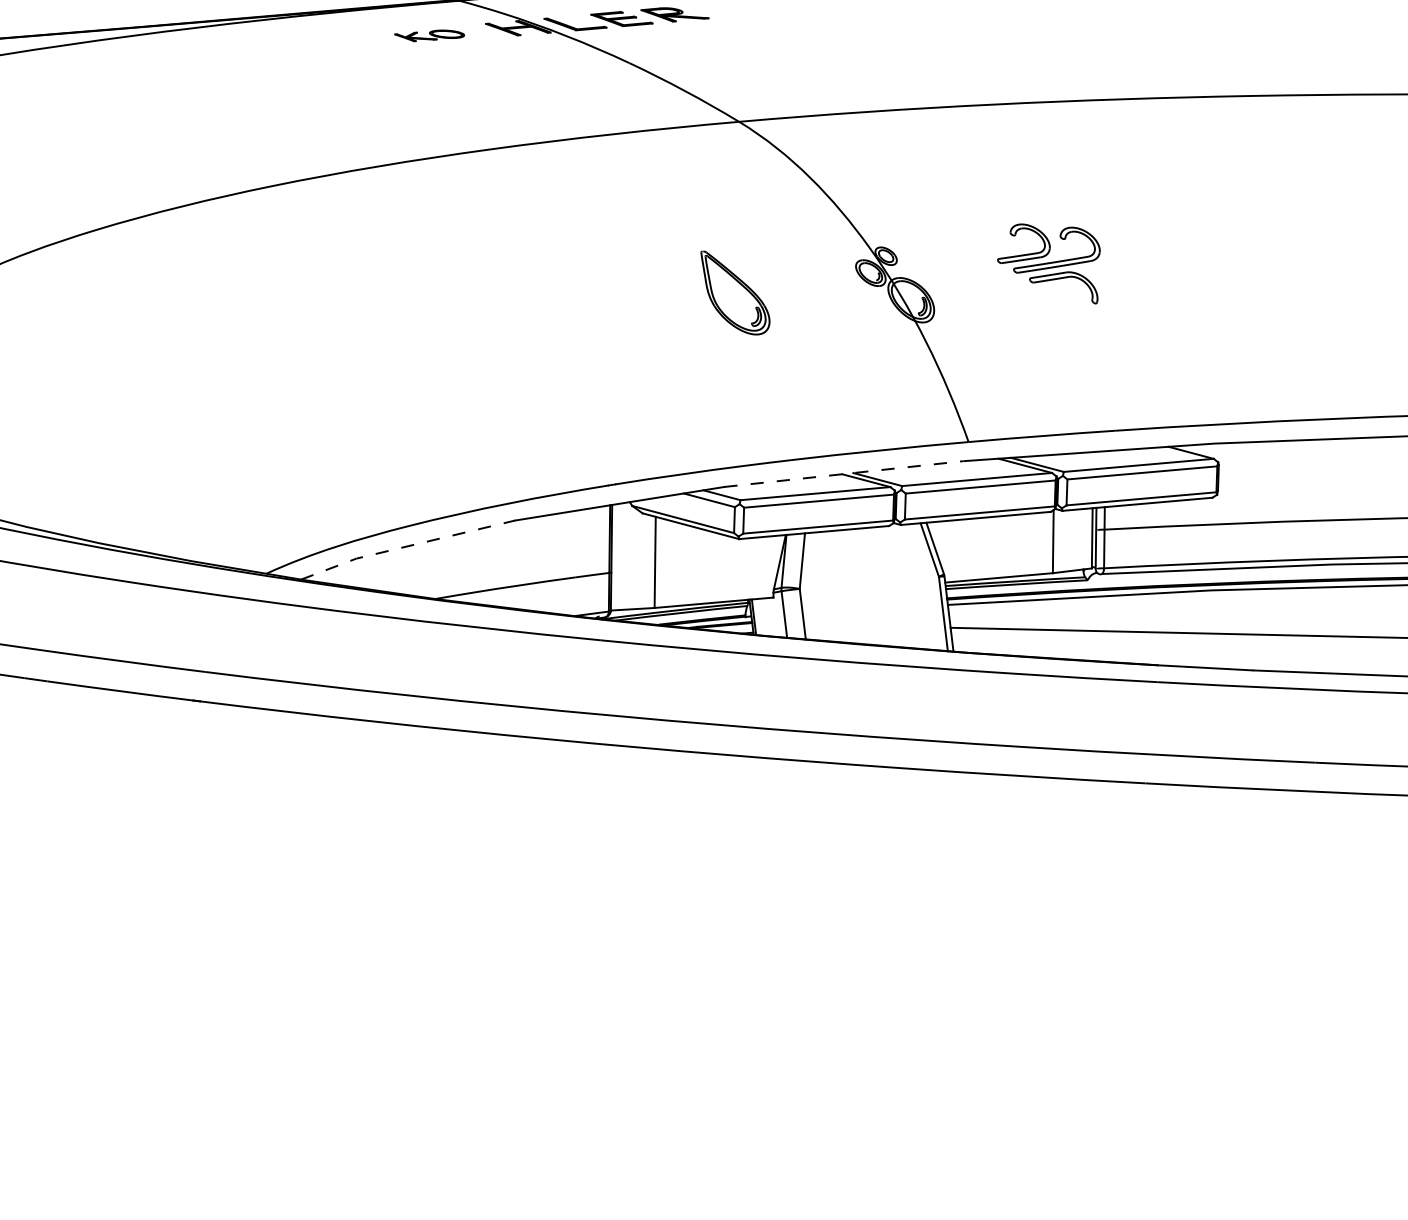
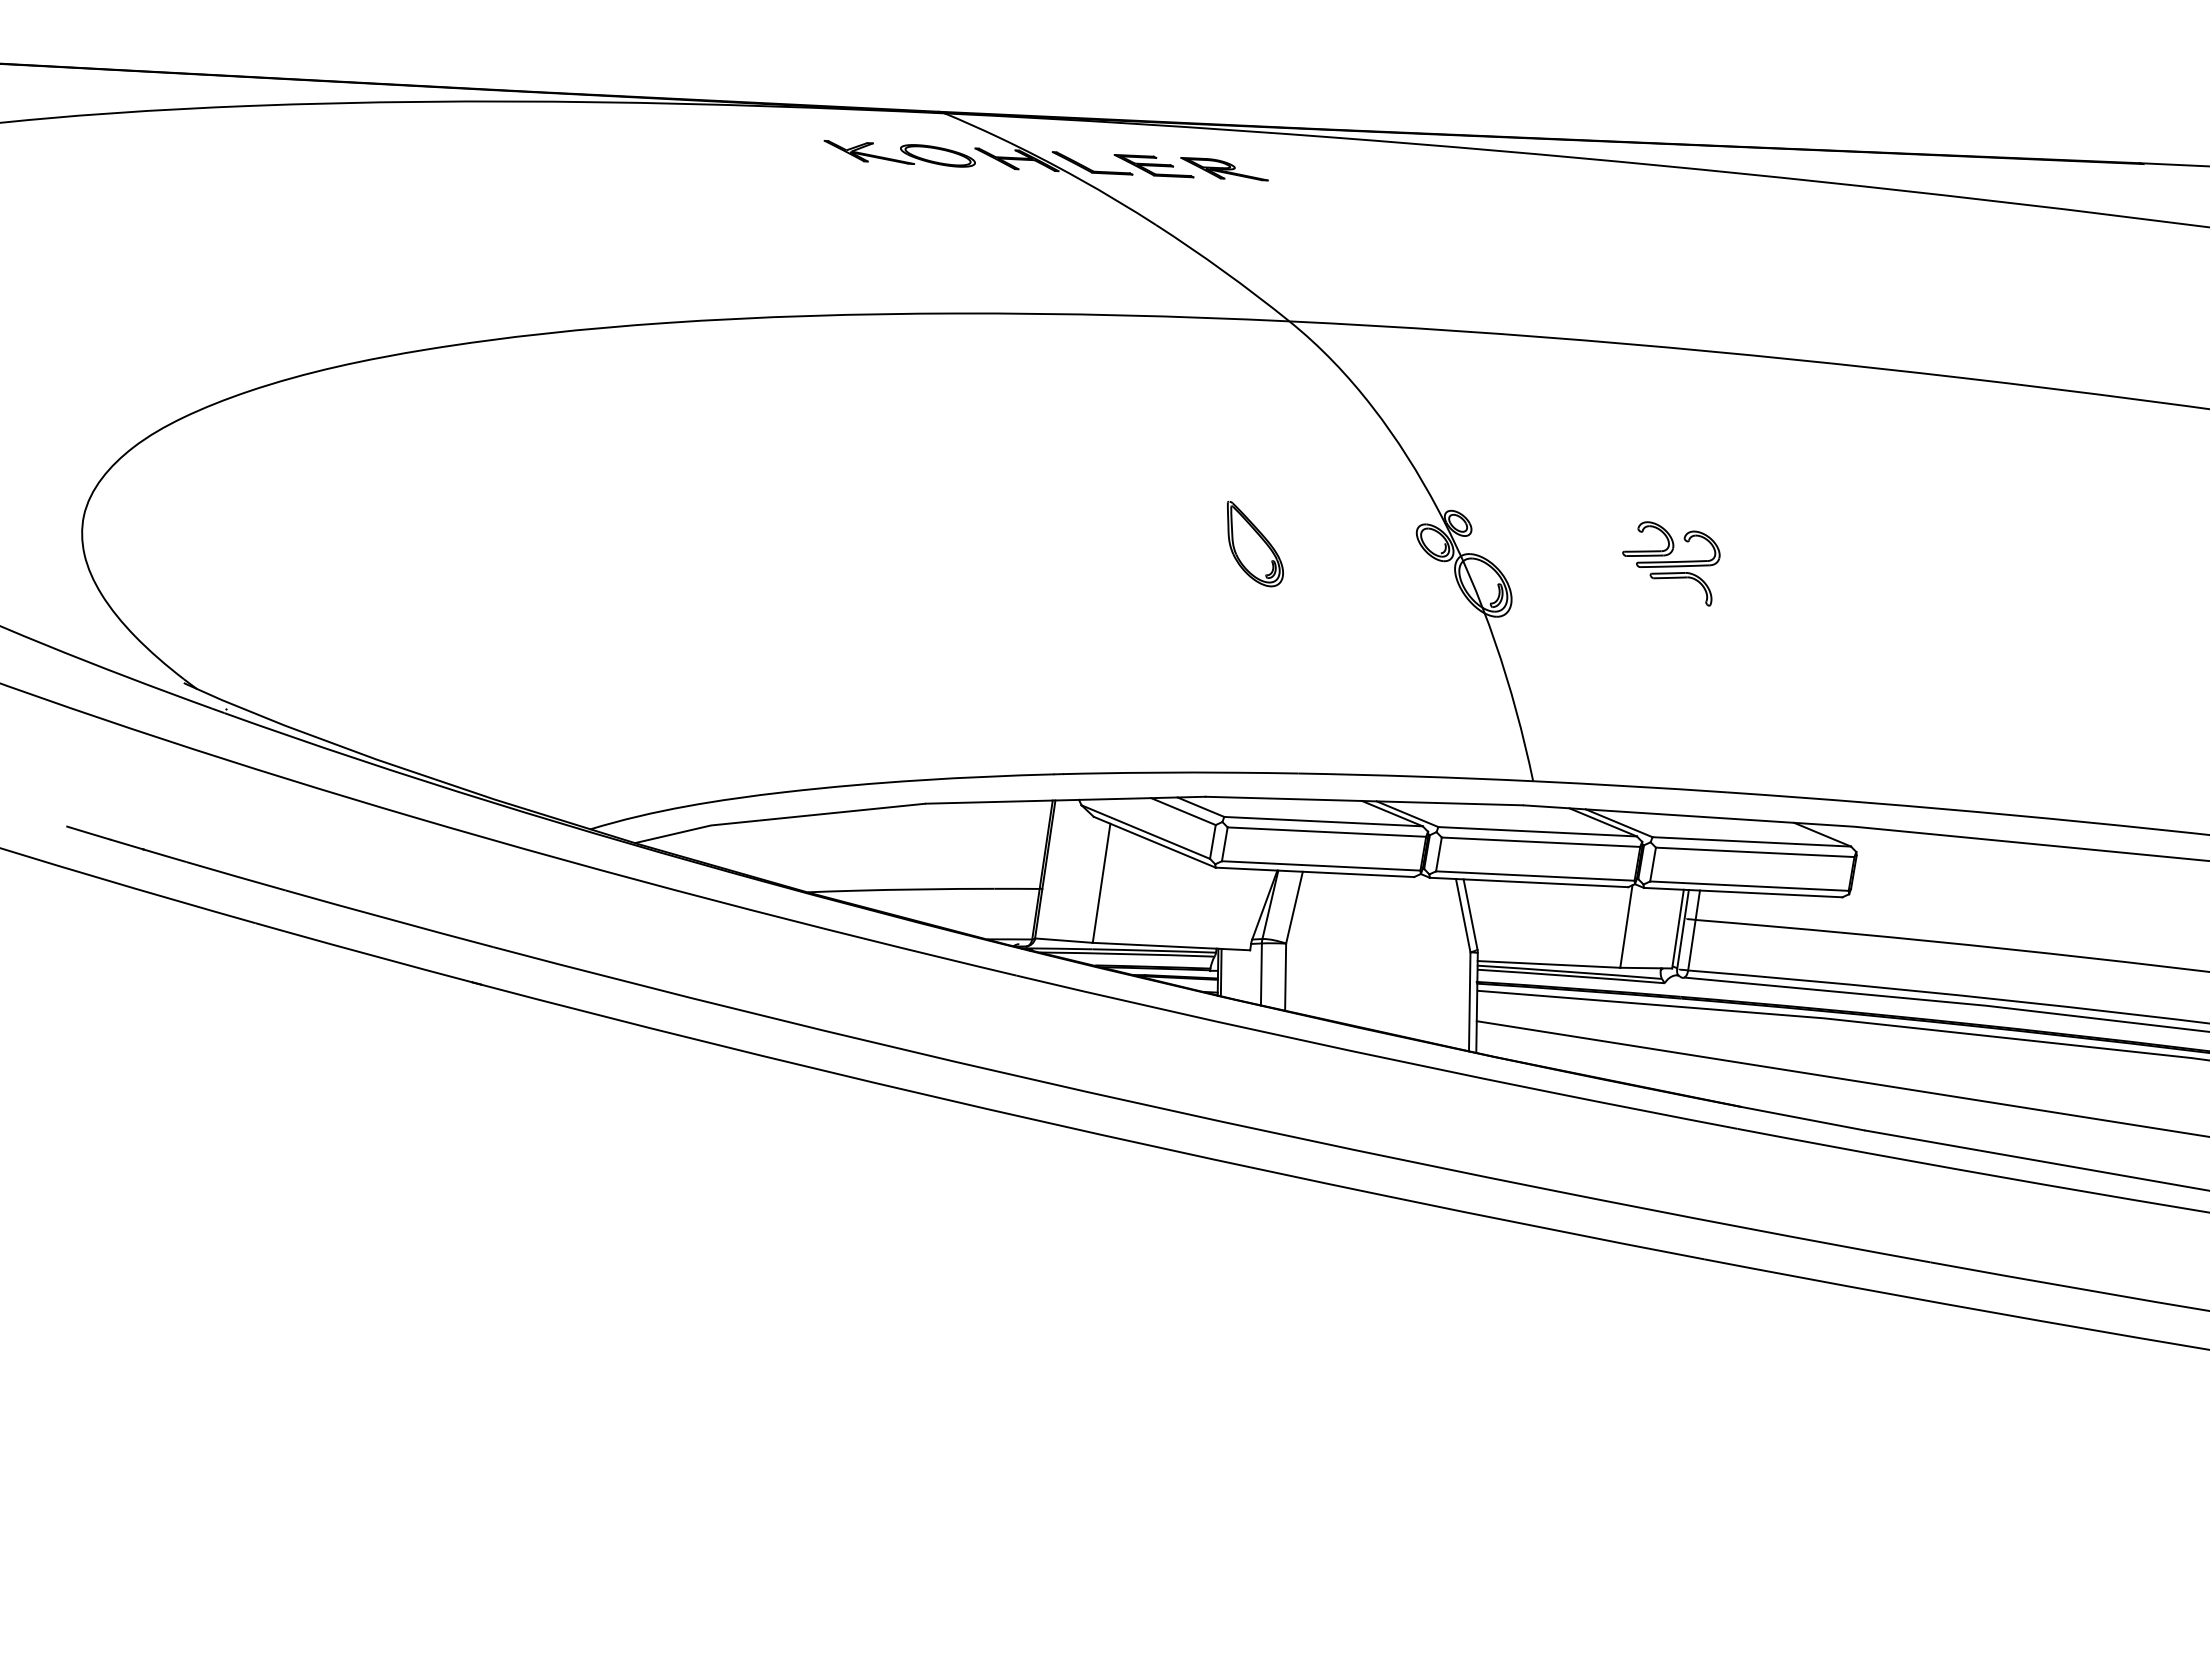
part: (429, 35) -> (899, 153), size x1.67
part: (1050, 264) -> (1671, 563), size x0.71
part: (736, 292) -> (1255, 544), size x0.71
line: (844, 474) -> (1364, 801), dashed -> solid
line: (406, 546) -> (778, 818), dashed -> solid

